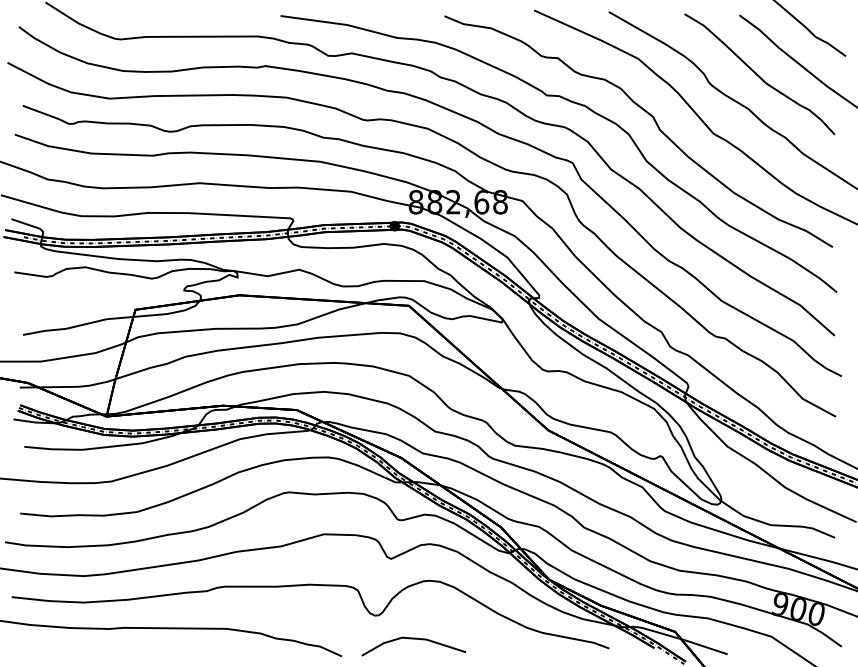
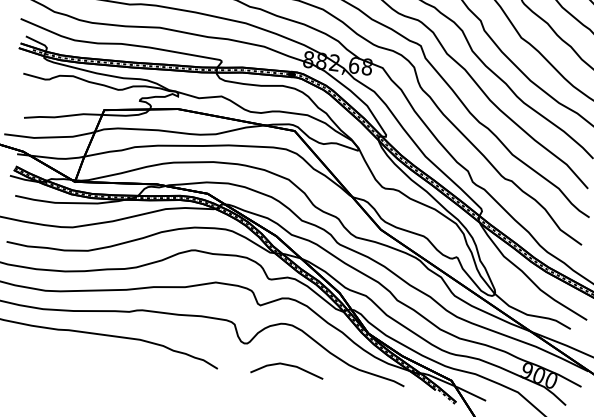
line: (413, 639) -> (287, 365), moved

